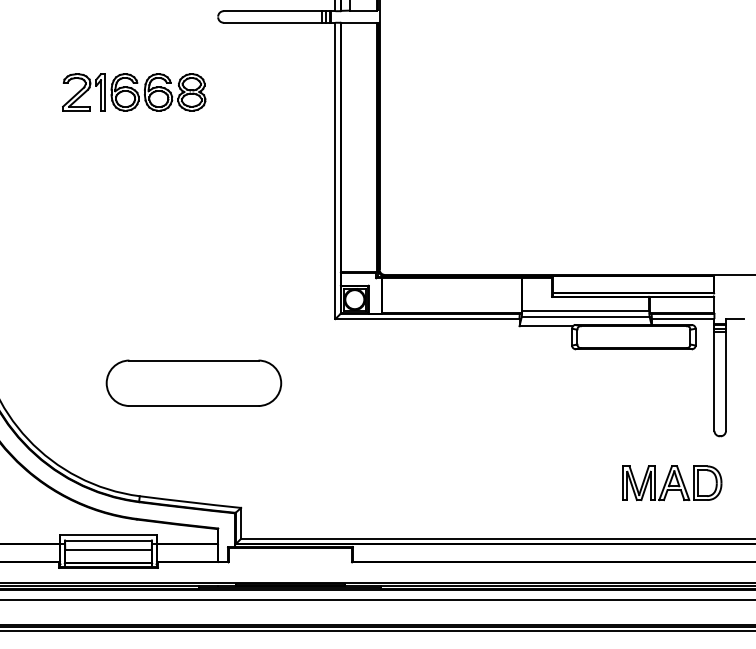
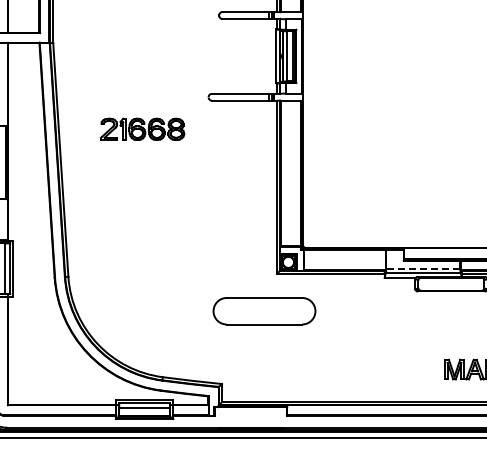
part: (134, 90) -> (142, 128), moved
line: (584, 310) -> (422, 268), solid -> dashed
part: (193, 383) -> (264, 311), moved

